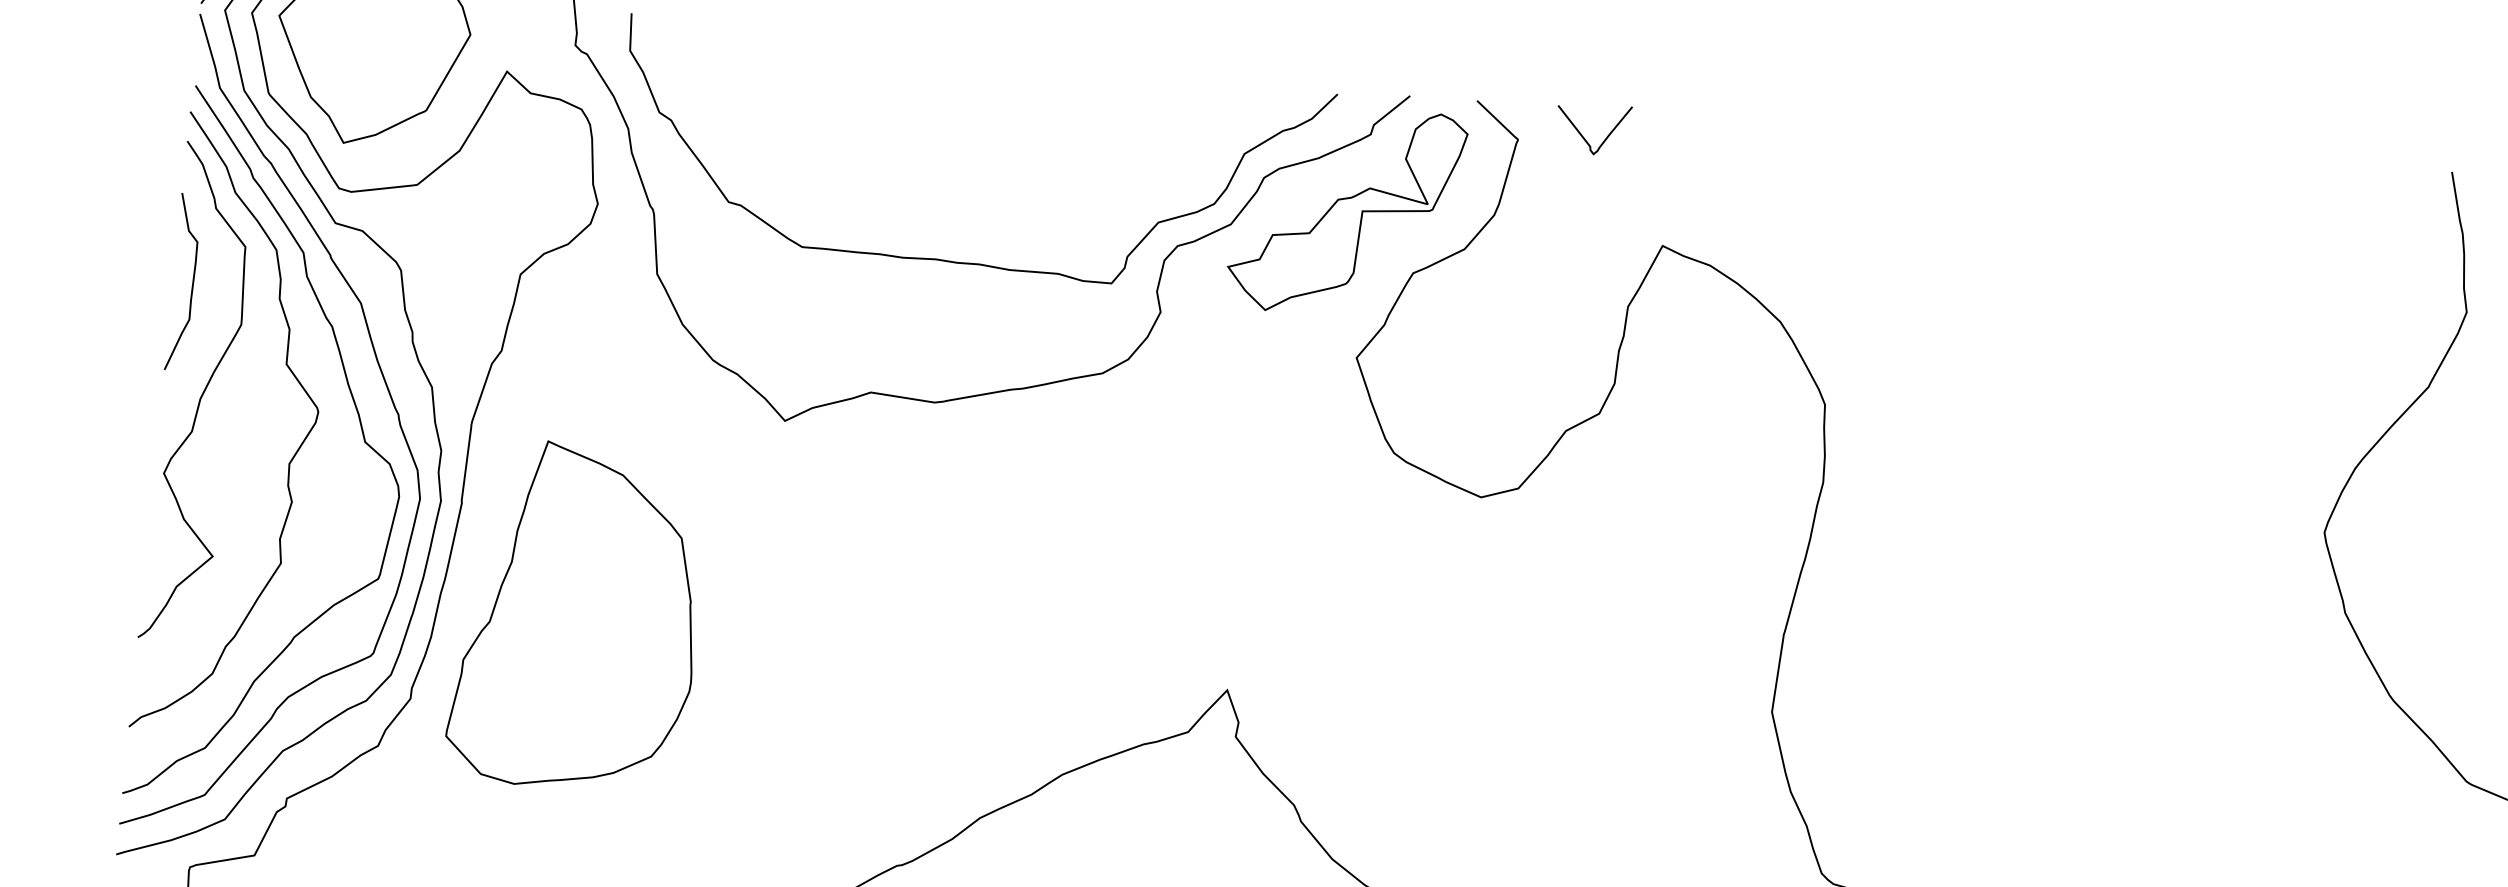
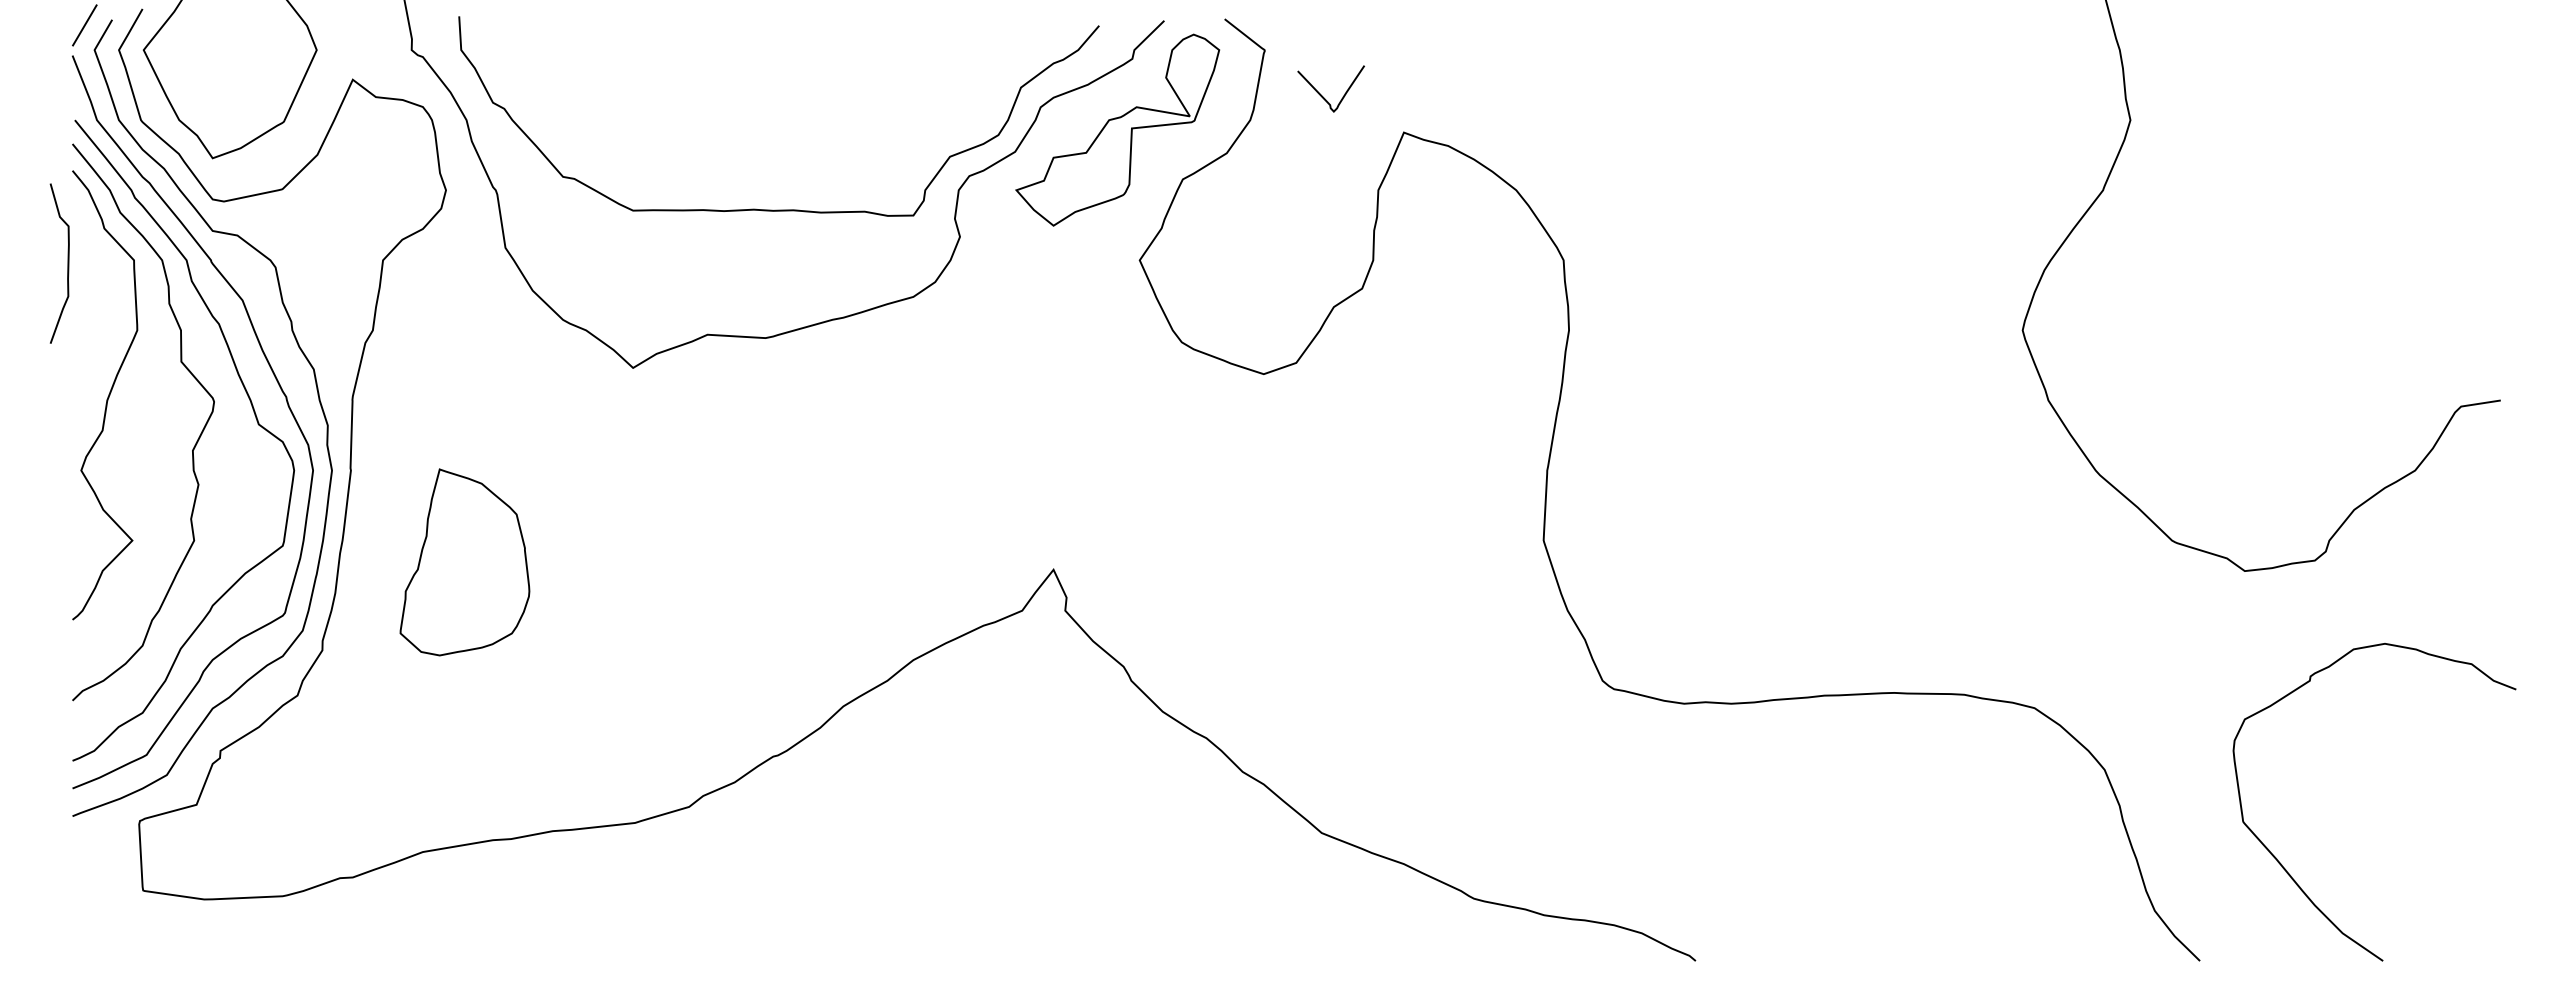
curve: (1582, 135) -> (1322, 95), moved
curve: (192, 283) -> (67, 263), moved
part: (577, 617) -> (464, 562), size x0.6

